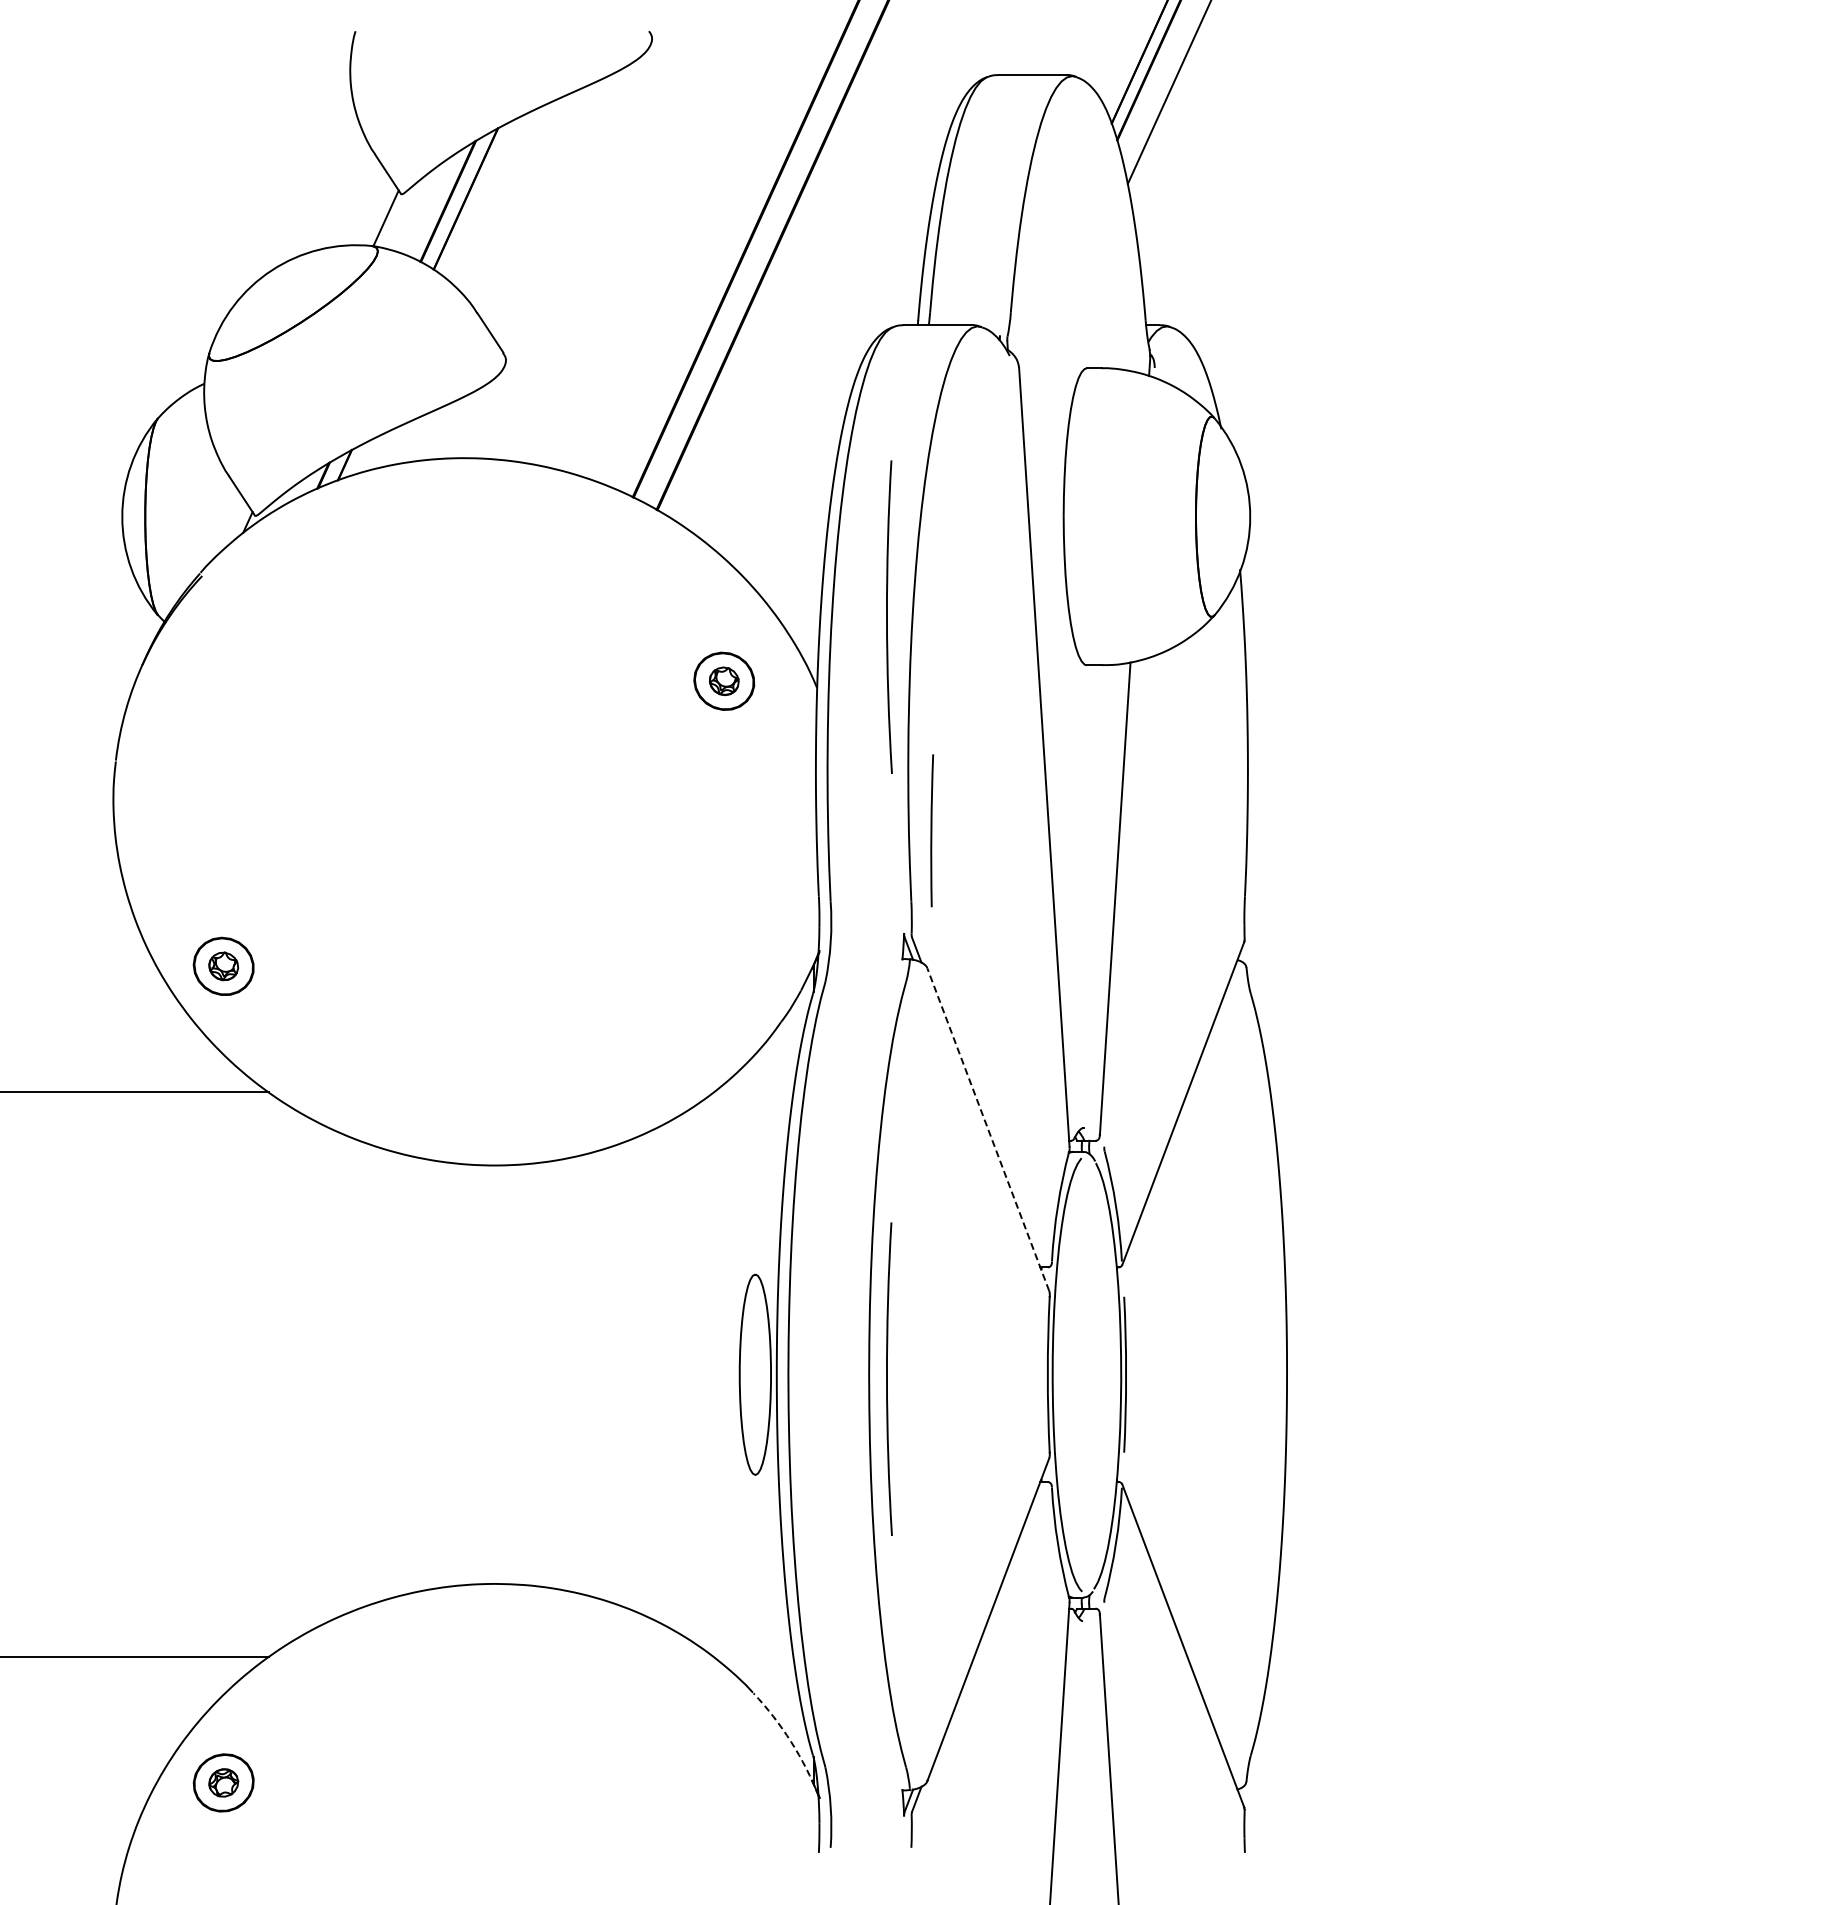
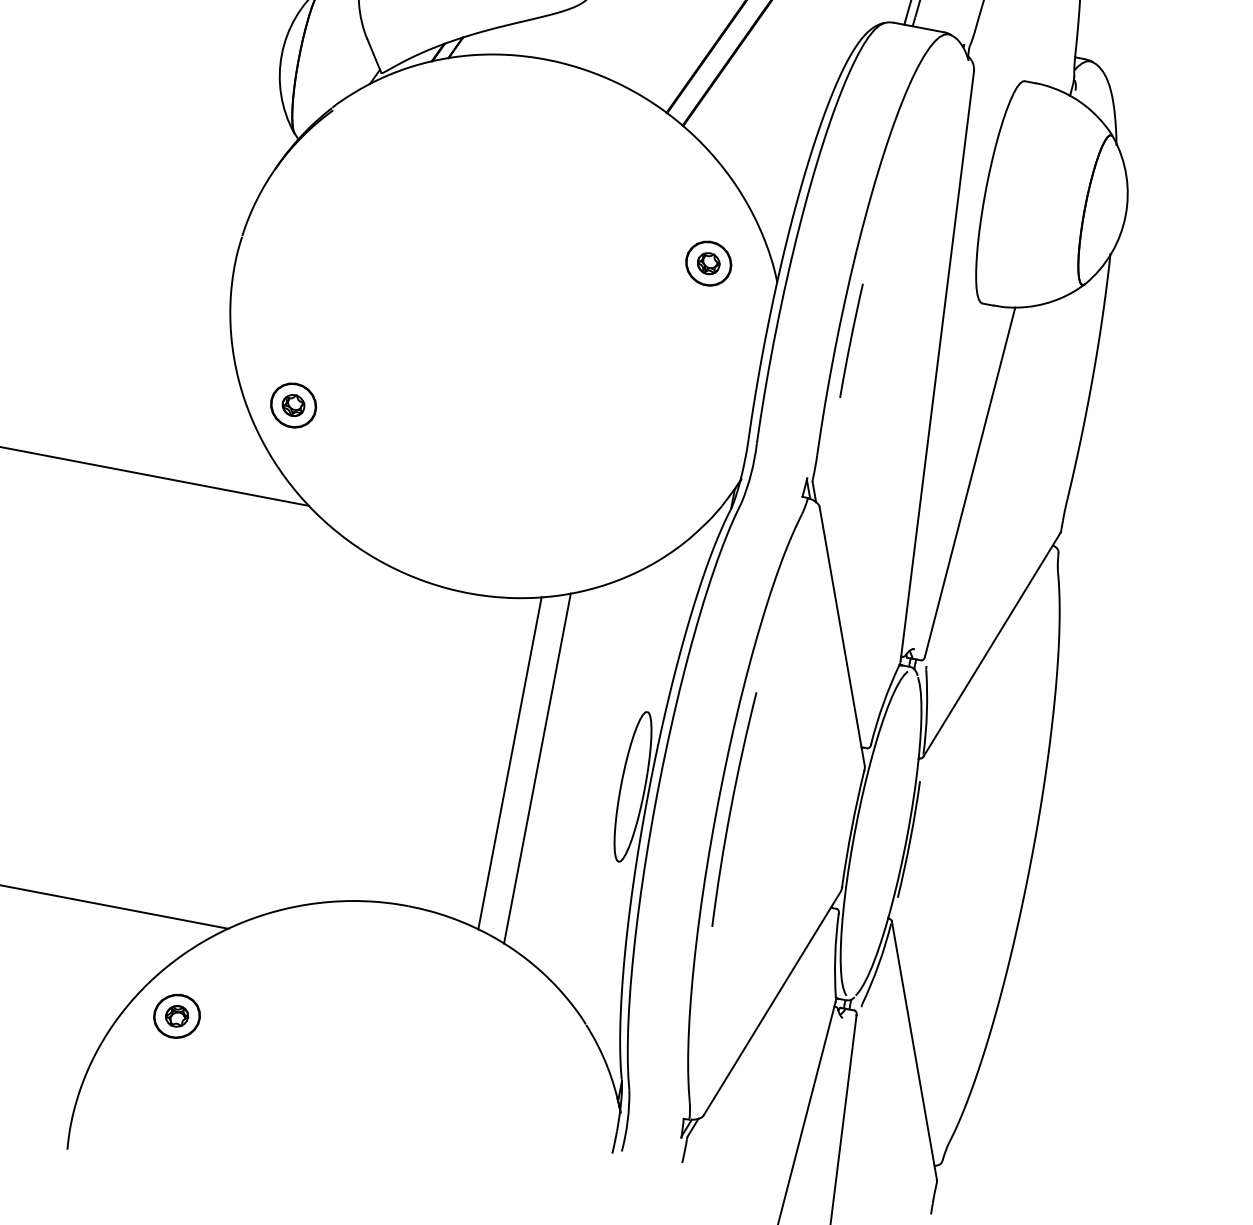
arc: (887, 616) -> (840, 238), removed
line: (932, 830) -> (851, 340), moved
line: (988, 1129) -> (842, 636), dashed -> solid
line: (590, 1374) -> (509, 763), added
line: (627, 1374) -> (537, 768), added
arc: (791, 1741) -> (607, 1066), dashed -> solid

